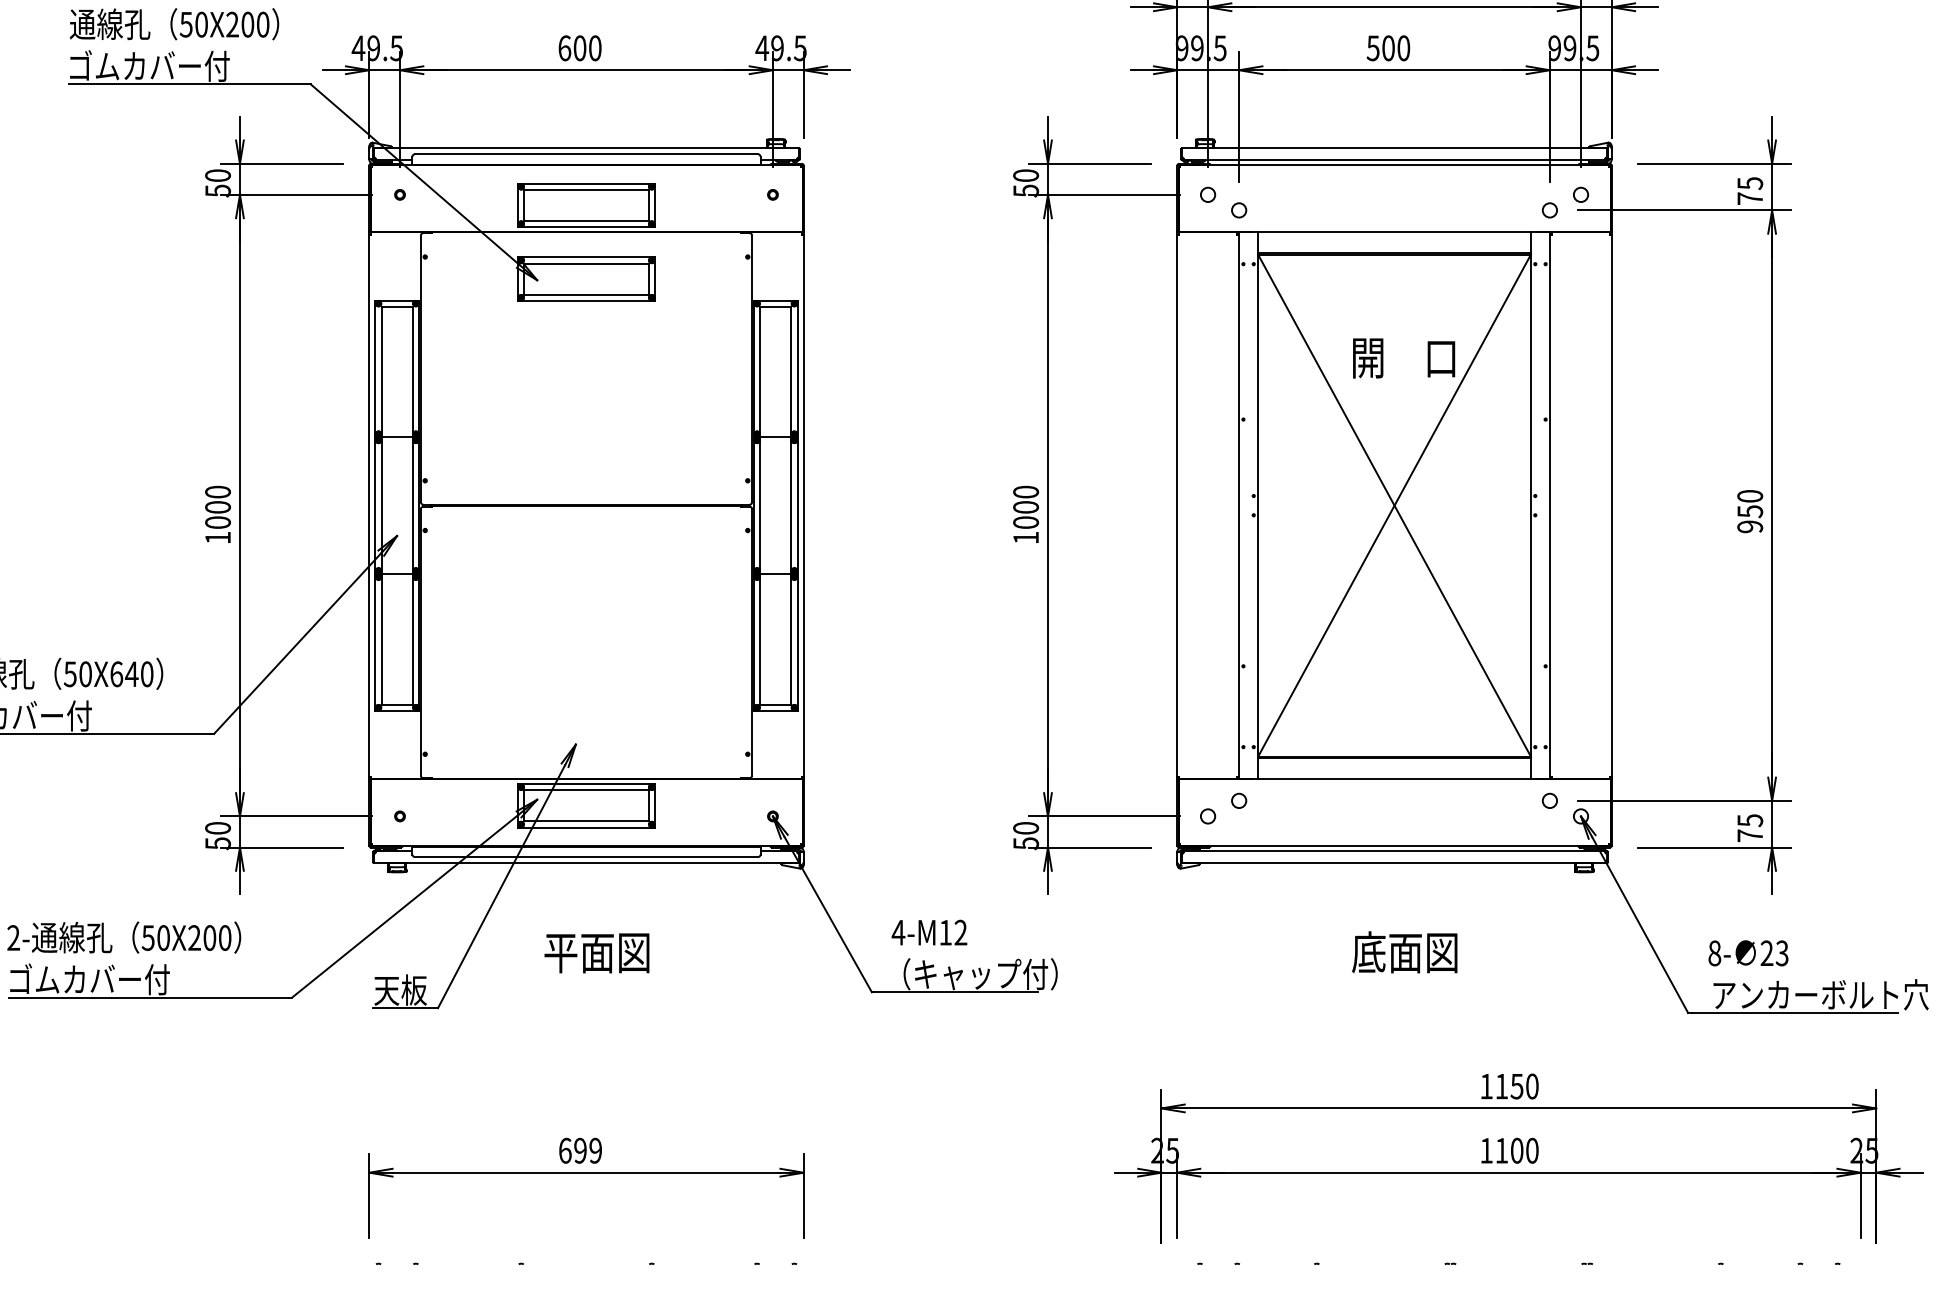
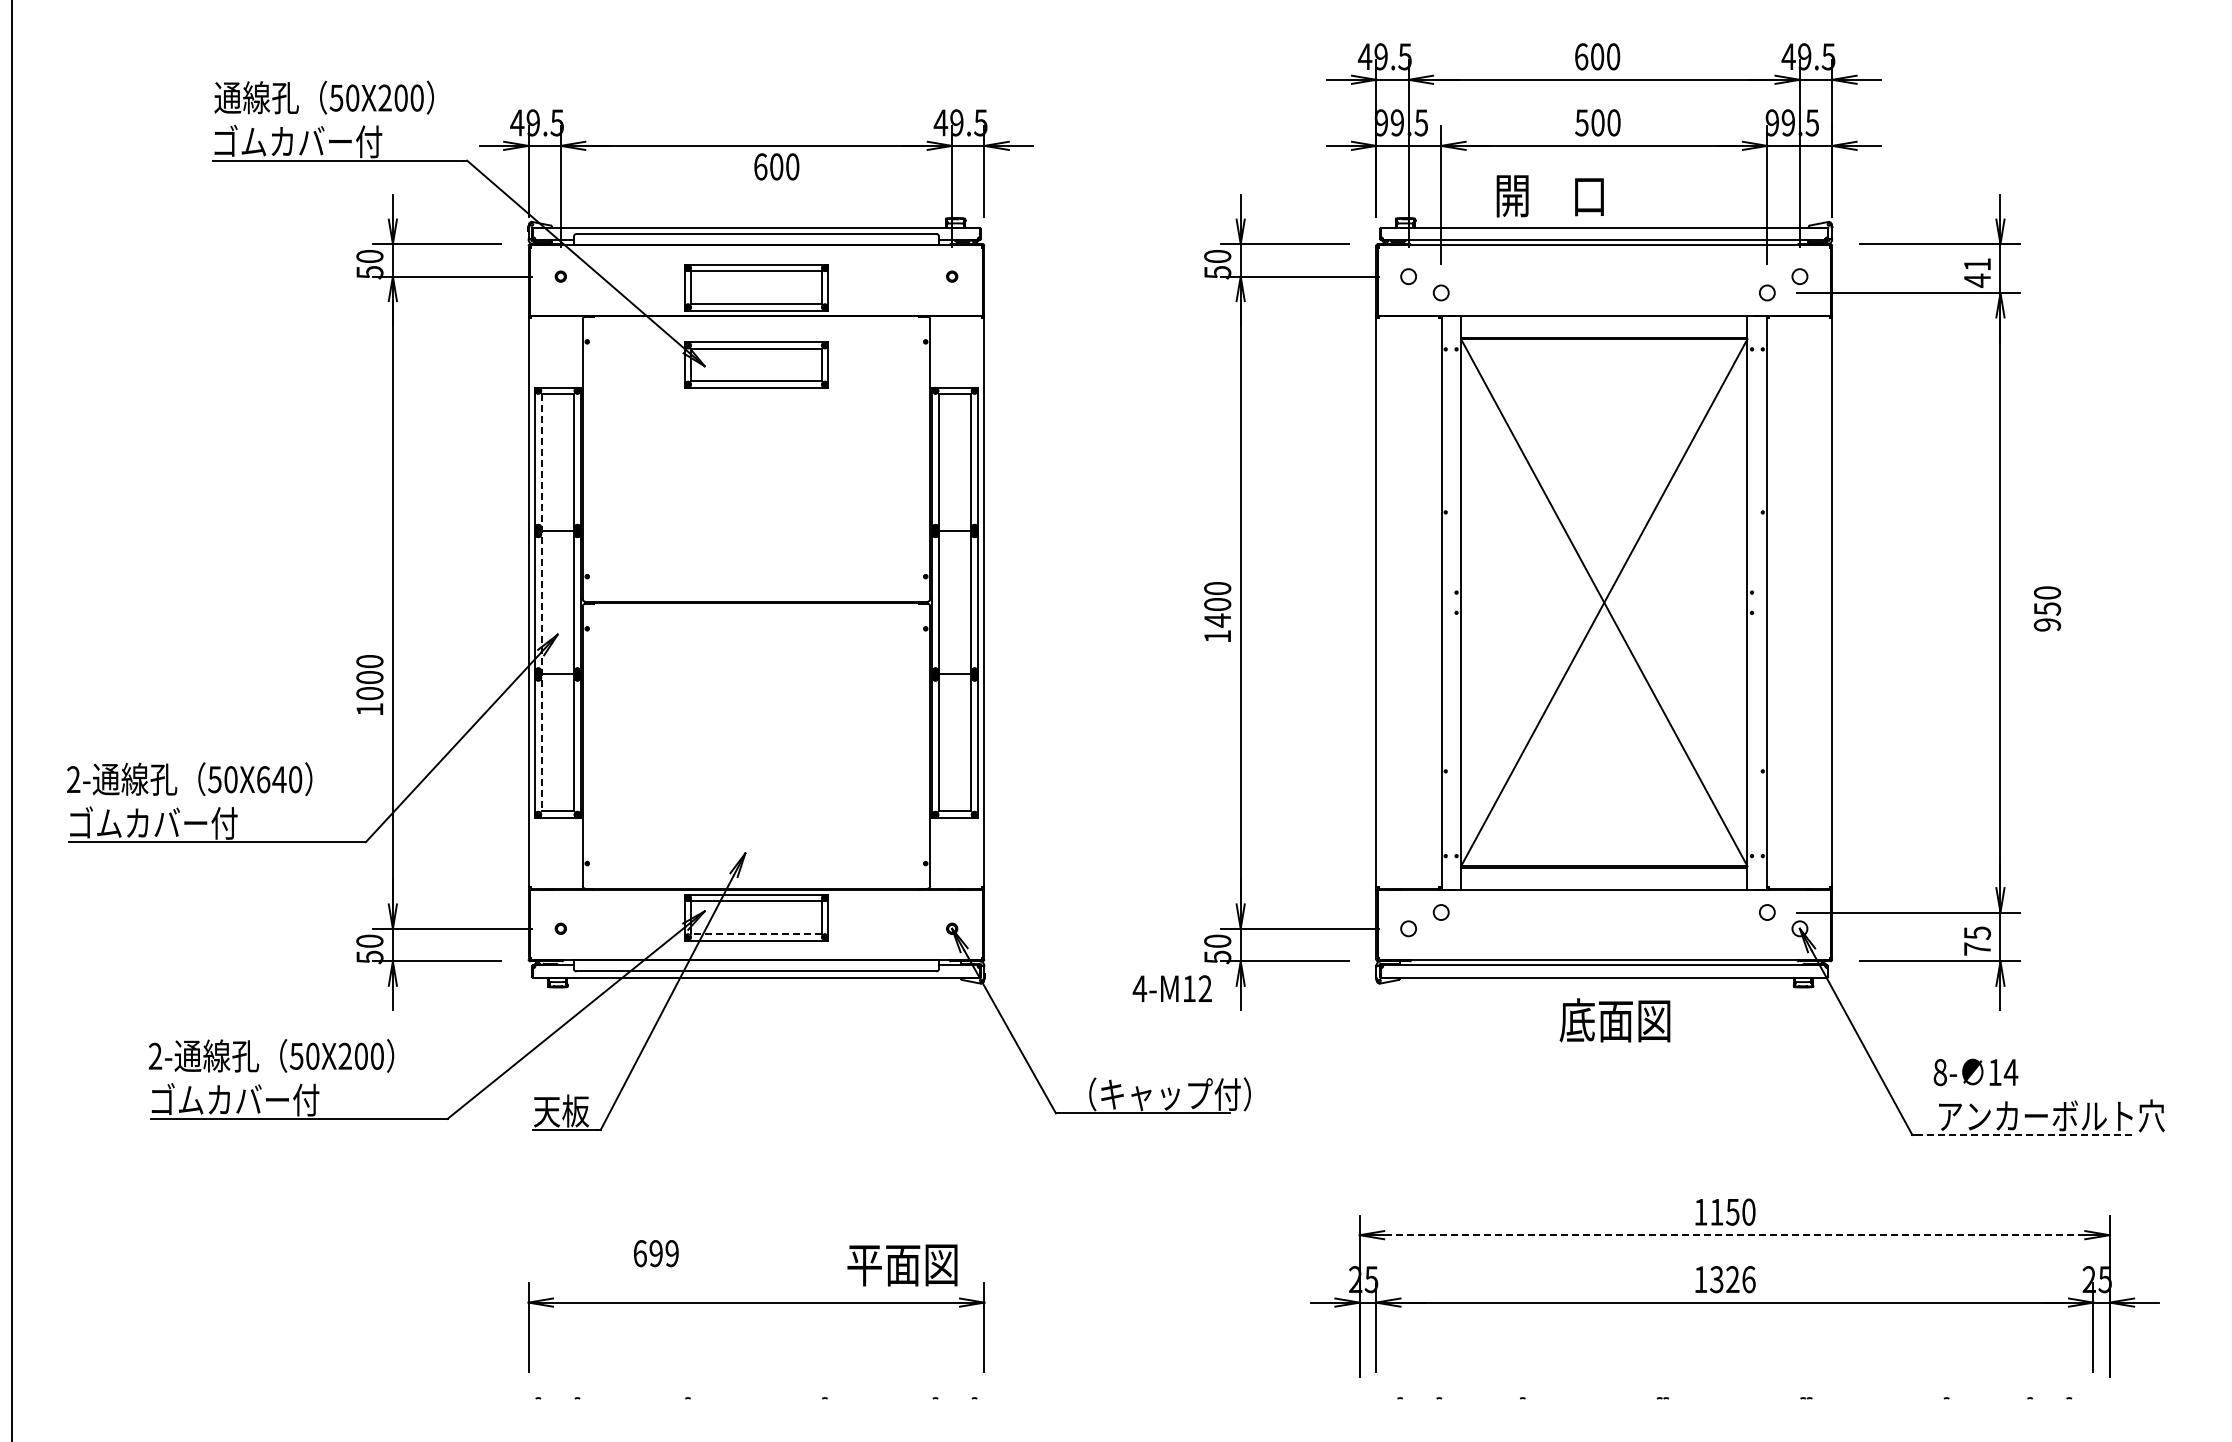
text: (579, 47) -> (776, 166), moved
text: (1750, 190) -> (1977, 272), 75 -> 41
text: (1403, 358) -> (1549, 196), moved
line: (381, 505) -> (541, 602), solid -> dashed
text: (1750, 511) -> (2047, 608), moved
text: (217, 514) -> (369, 684), moved
text: (1025, 522) -> (1217, 620), 1000 -> 1400
line: (586, 821) -> (756, 934), solid -> dashed
text: (928, 932) -> (1171, 988), moved
text: (1404, 952) -> (1614, 1020), moved
text: (596, 953) -> (902, 1265), moved
text: (1775, 953) -> (2003, 1072), 23 -> 14
line: (1795, 1013) -> (2024, 1135), solid -> dashed
line: (1518, 1108) -> (1734, 1235), solid -> dashed
text: (580, 1150) -> (656, 1253), moved
text: (1516, 1150) -> (1732, 1279), 1100 -> 1326

